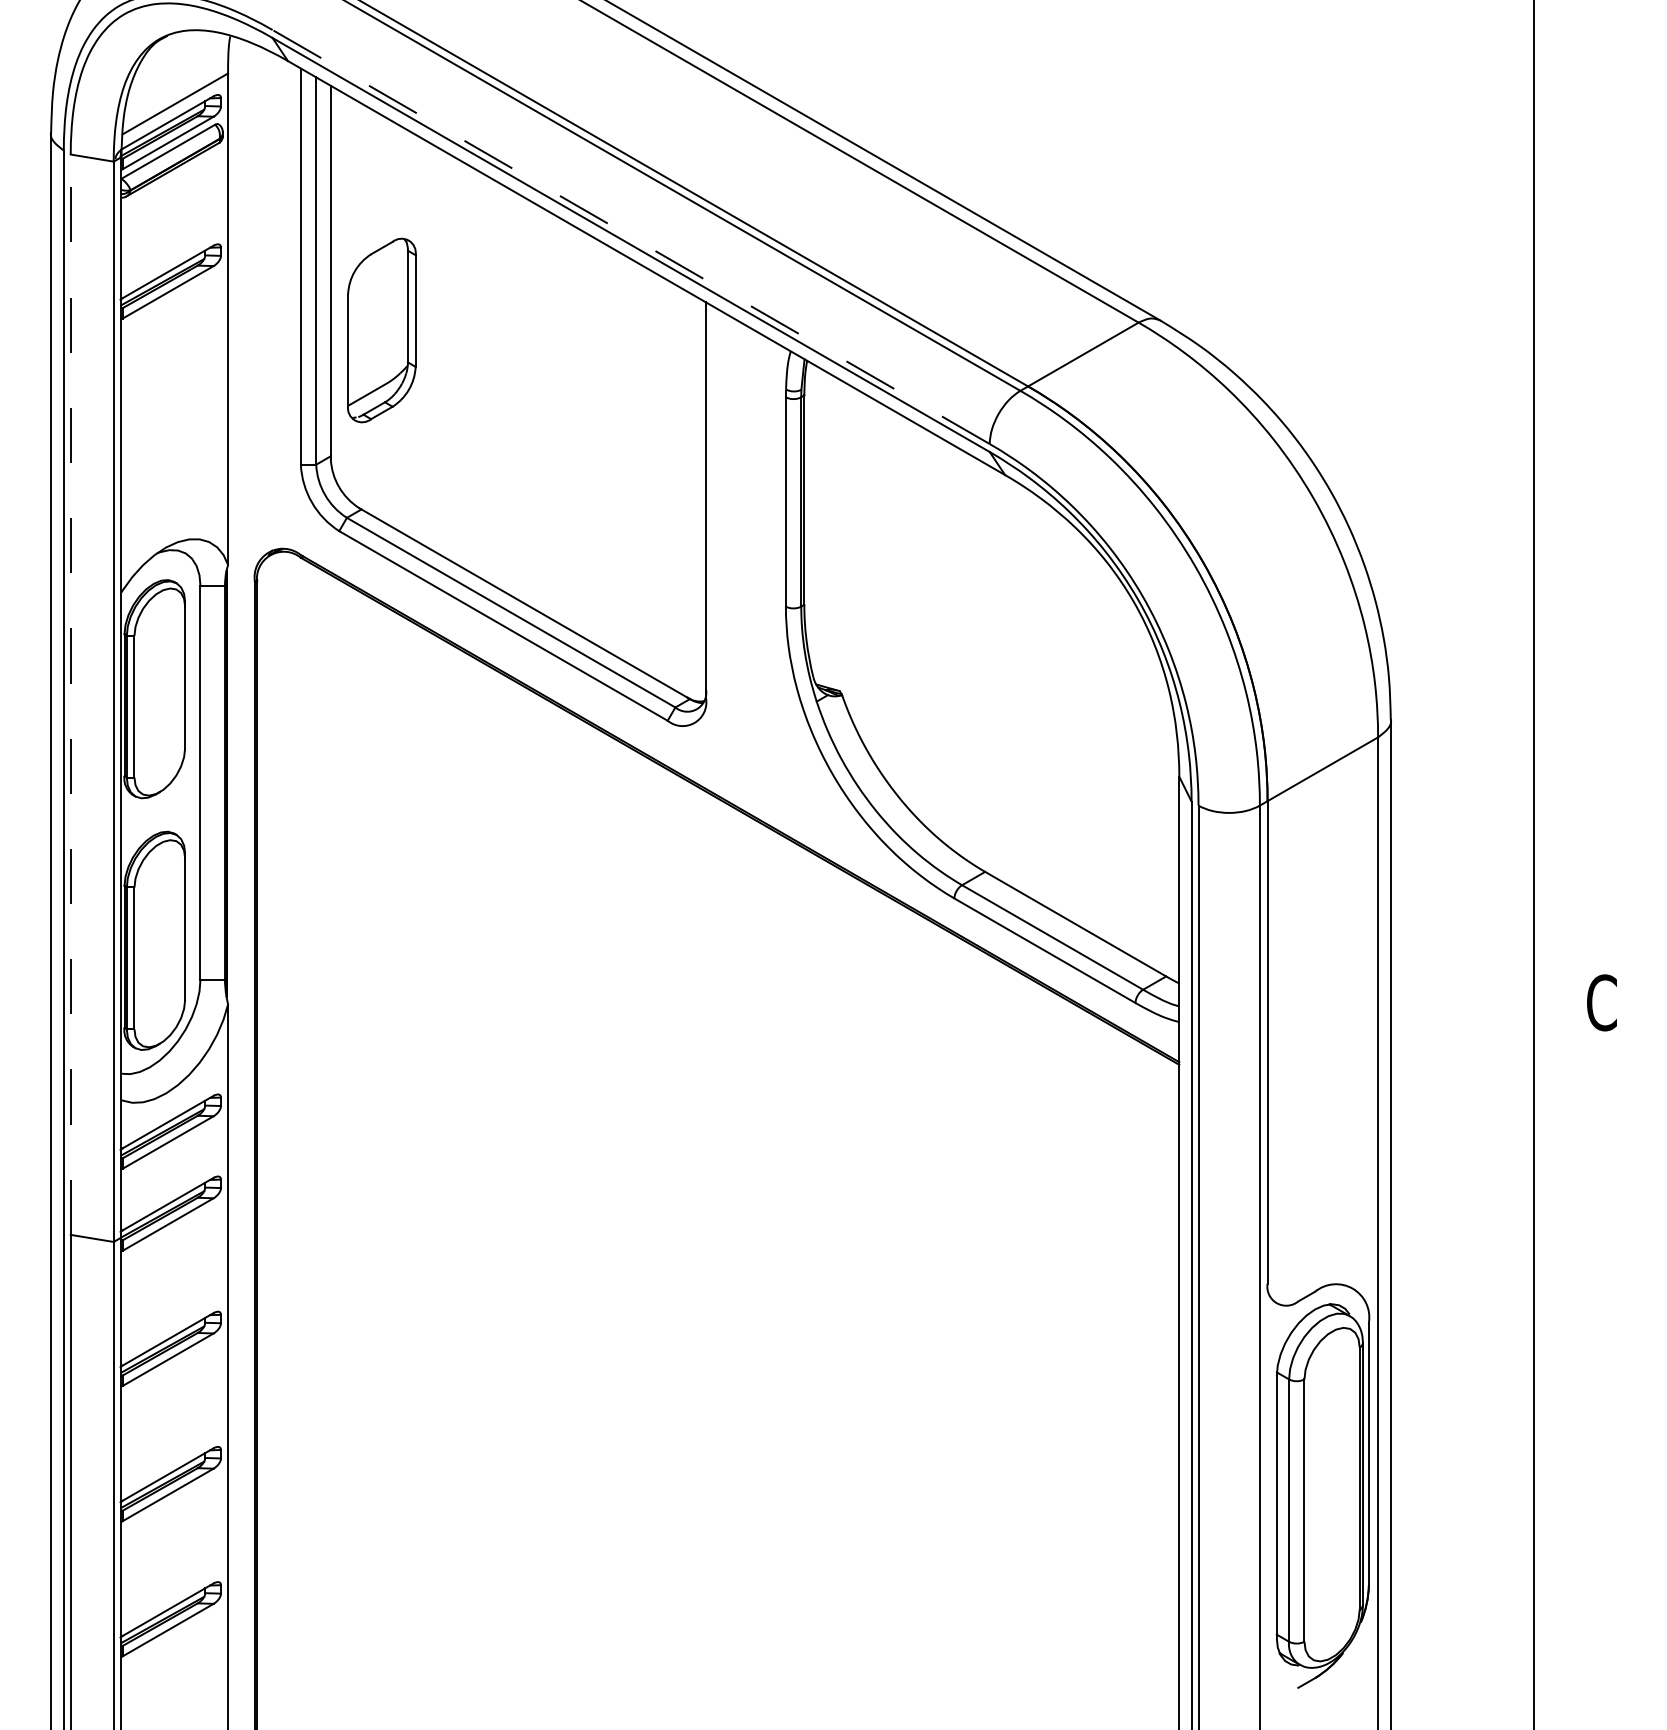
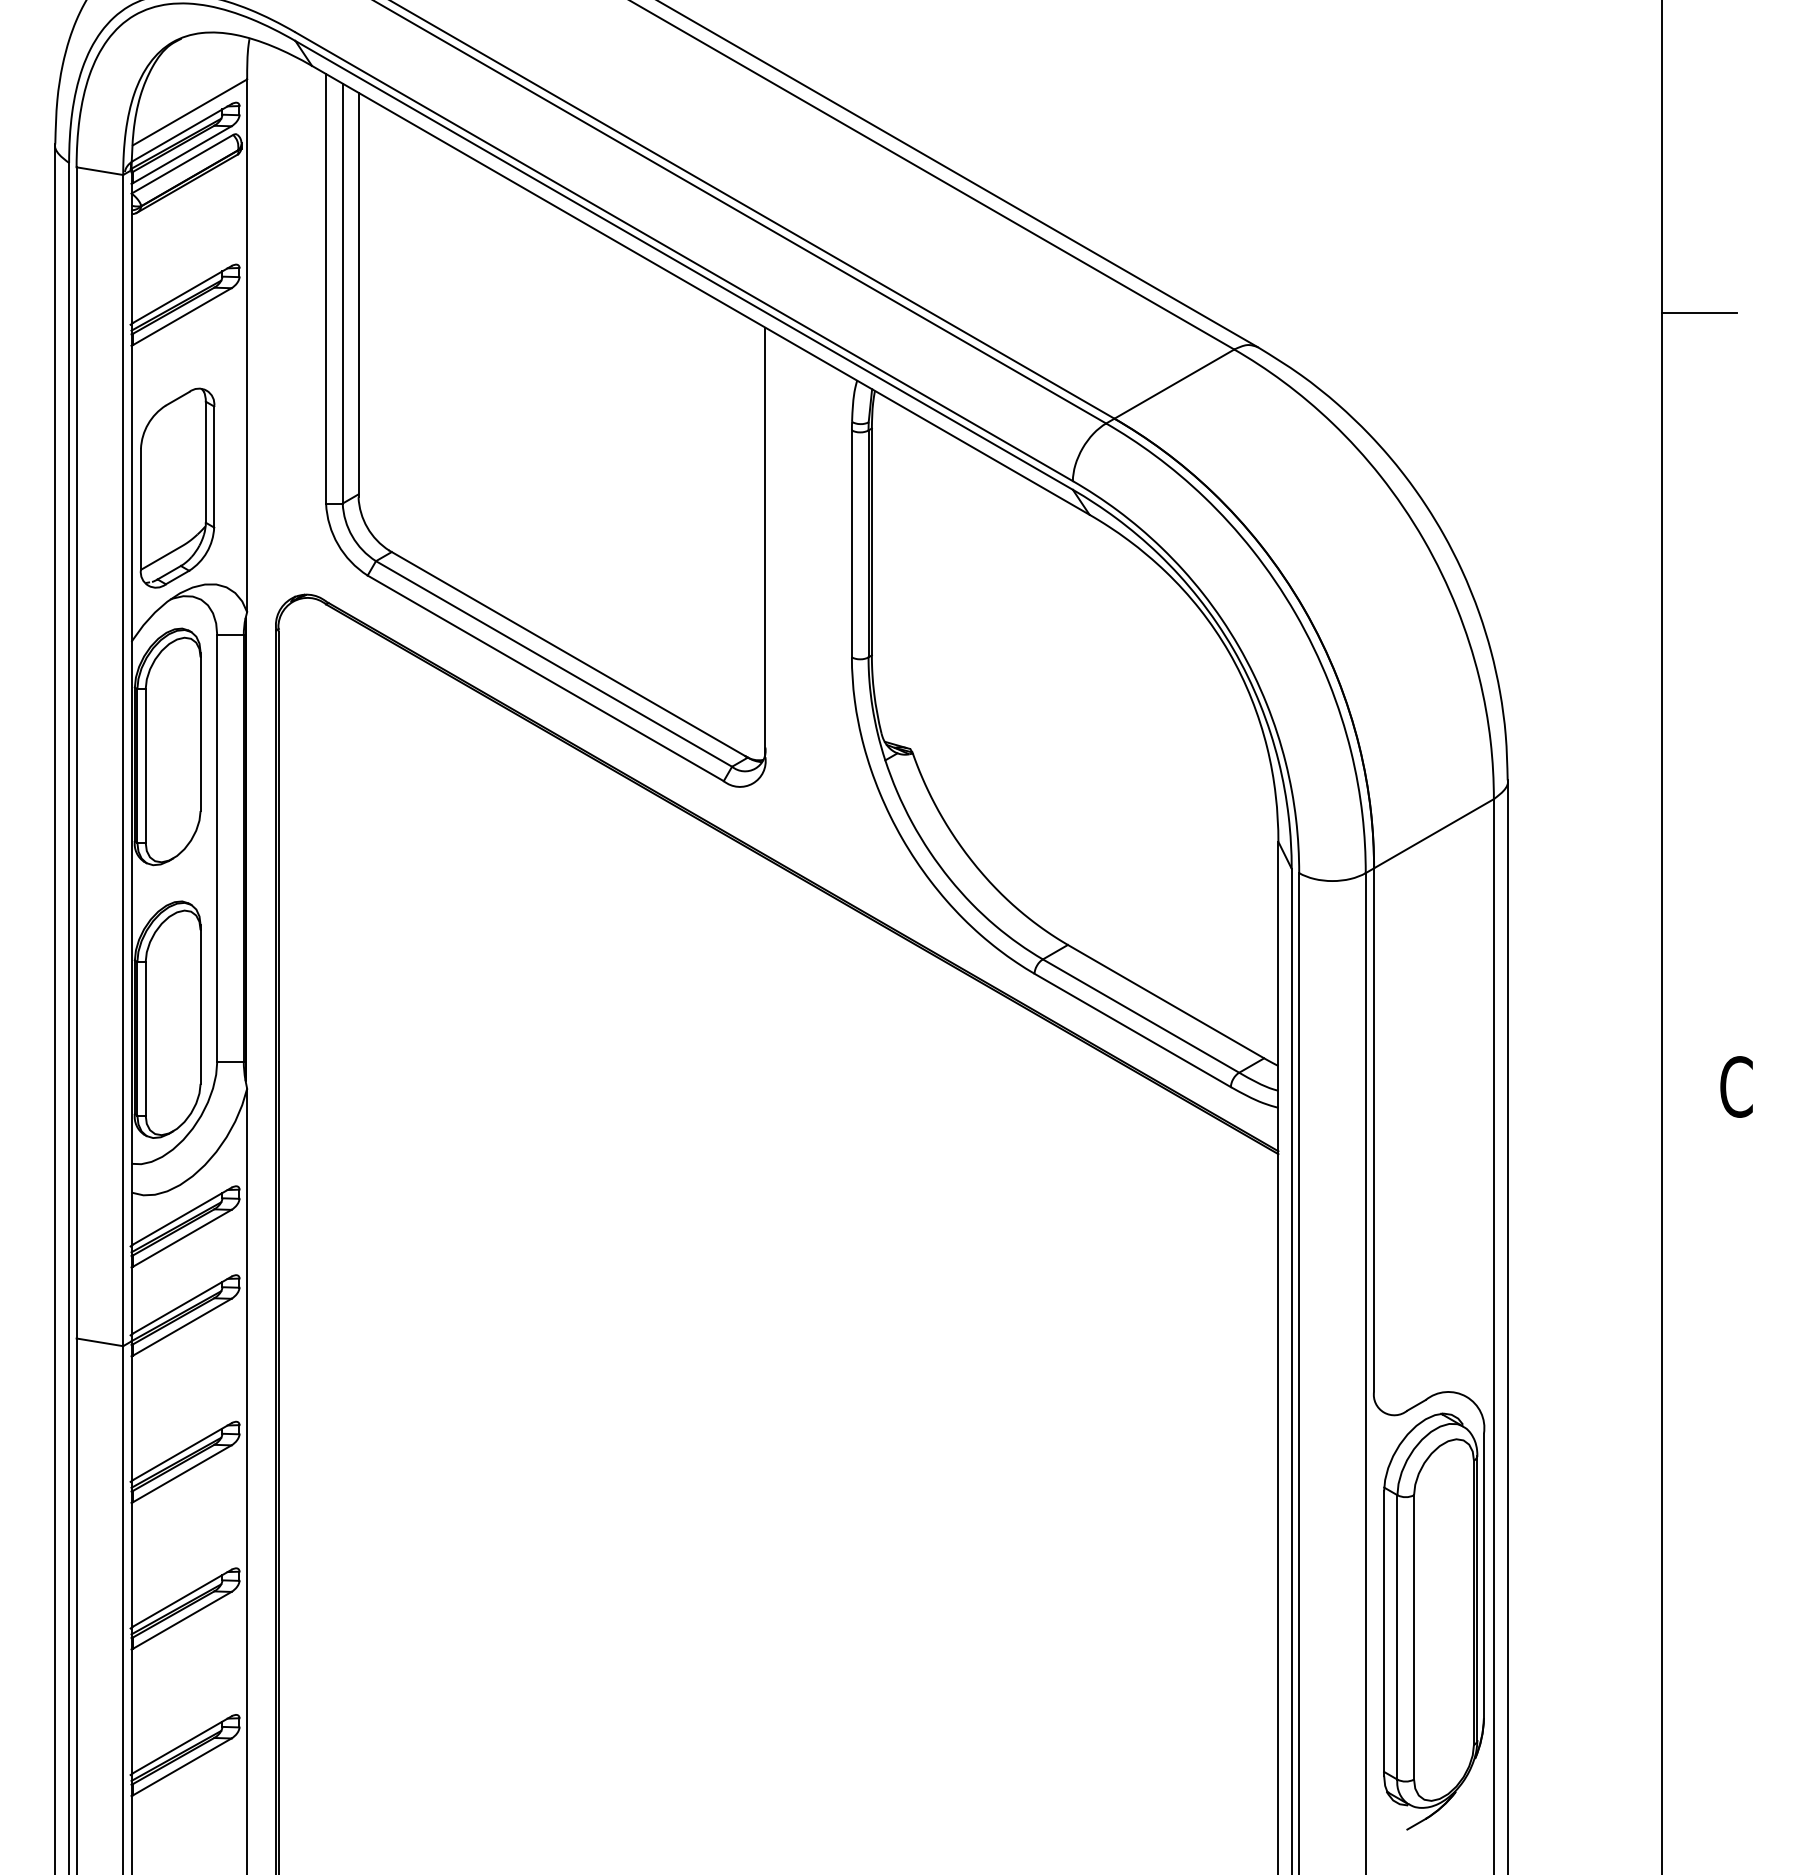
line: (630, 236) -> (683, 256), dashed -> solid
line: (1567, 289) -> (1699, 313), added
part: (381, 330) -> (177, 488), moved
line: (70, 694) -> (76, 752), dashed -> solid

